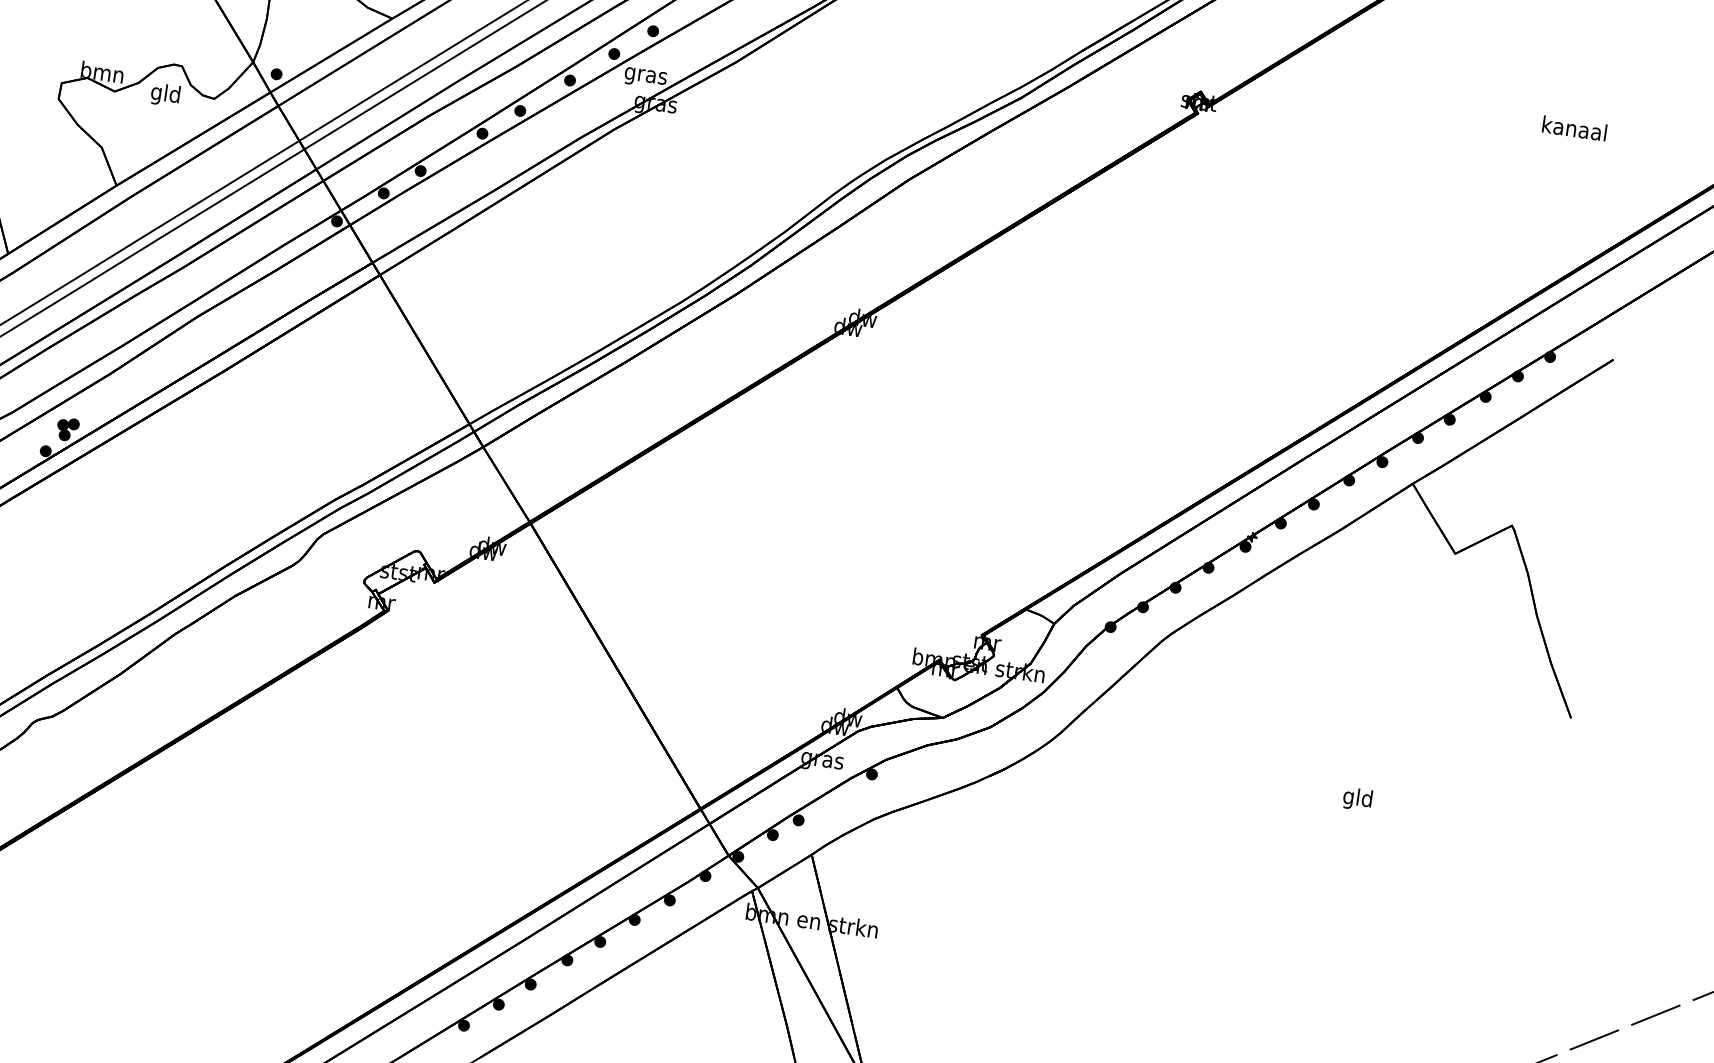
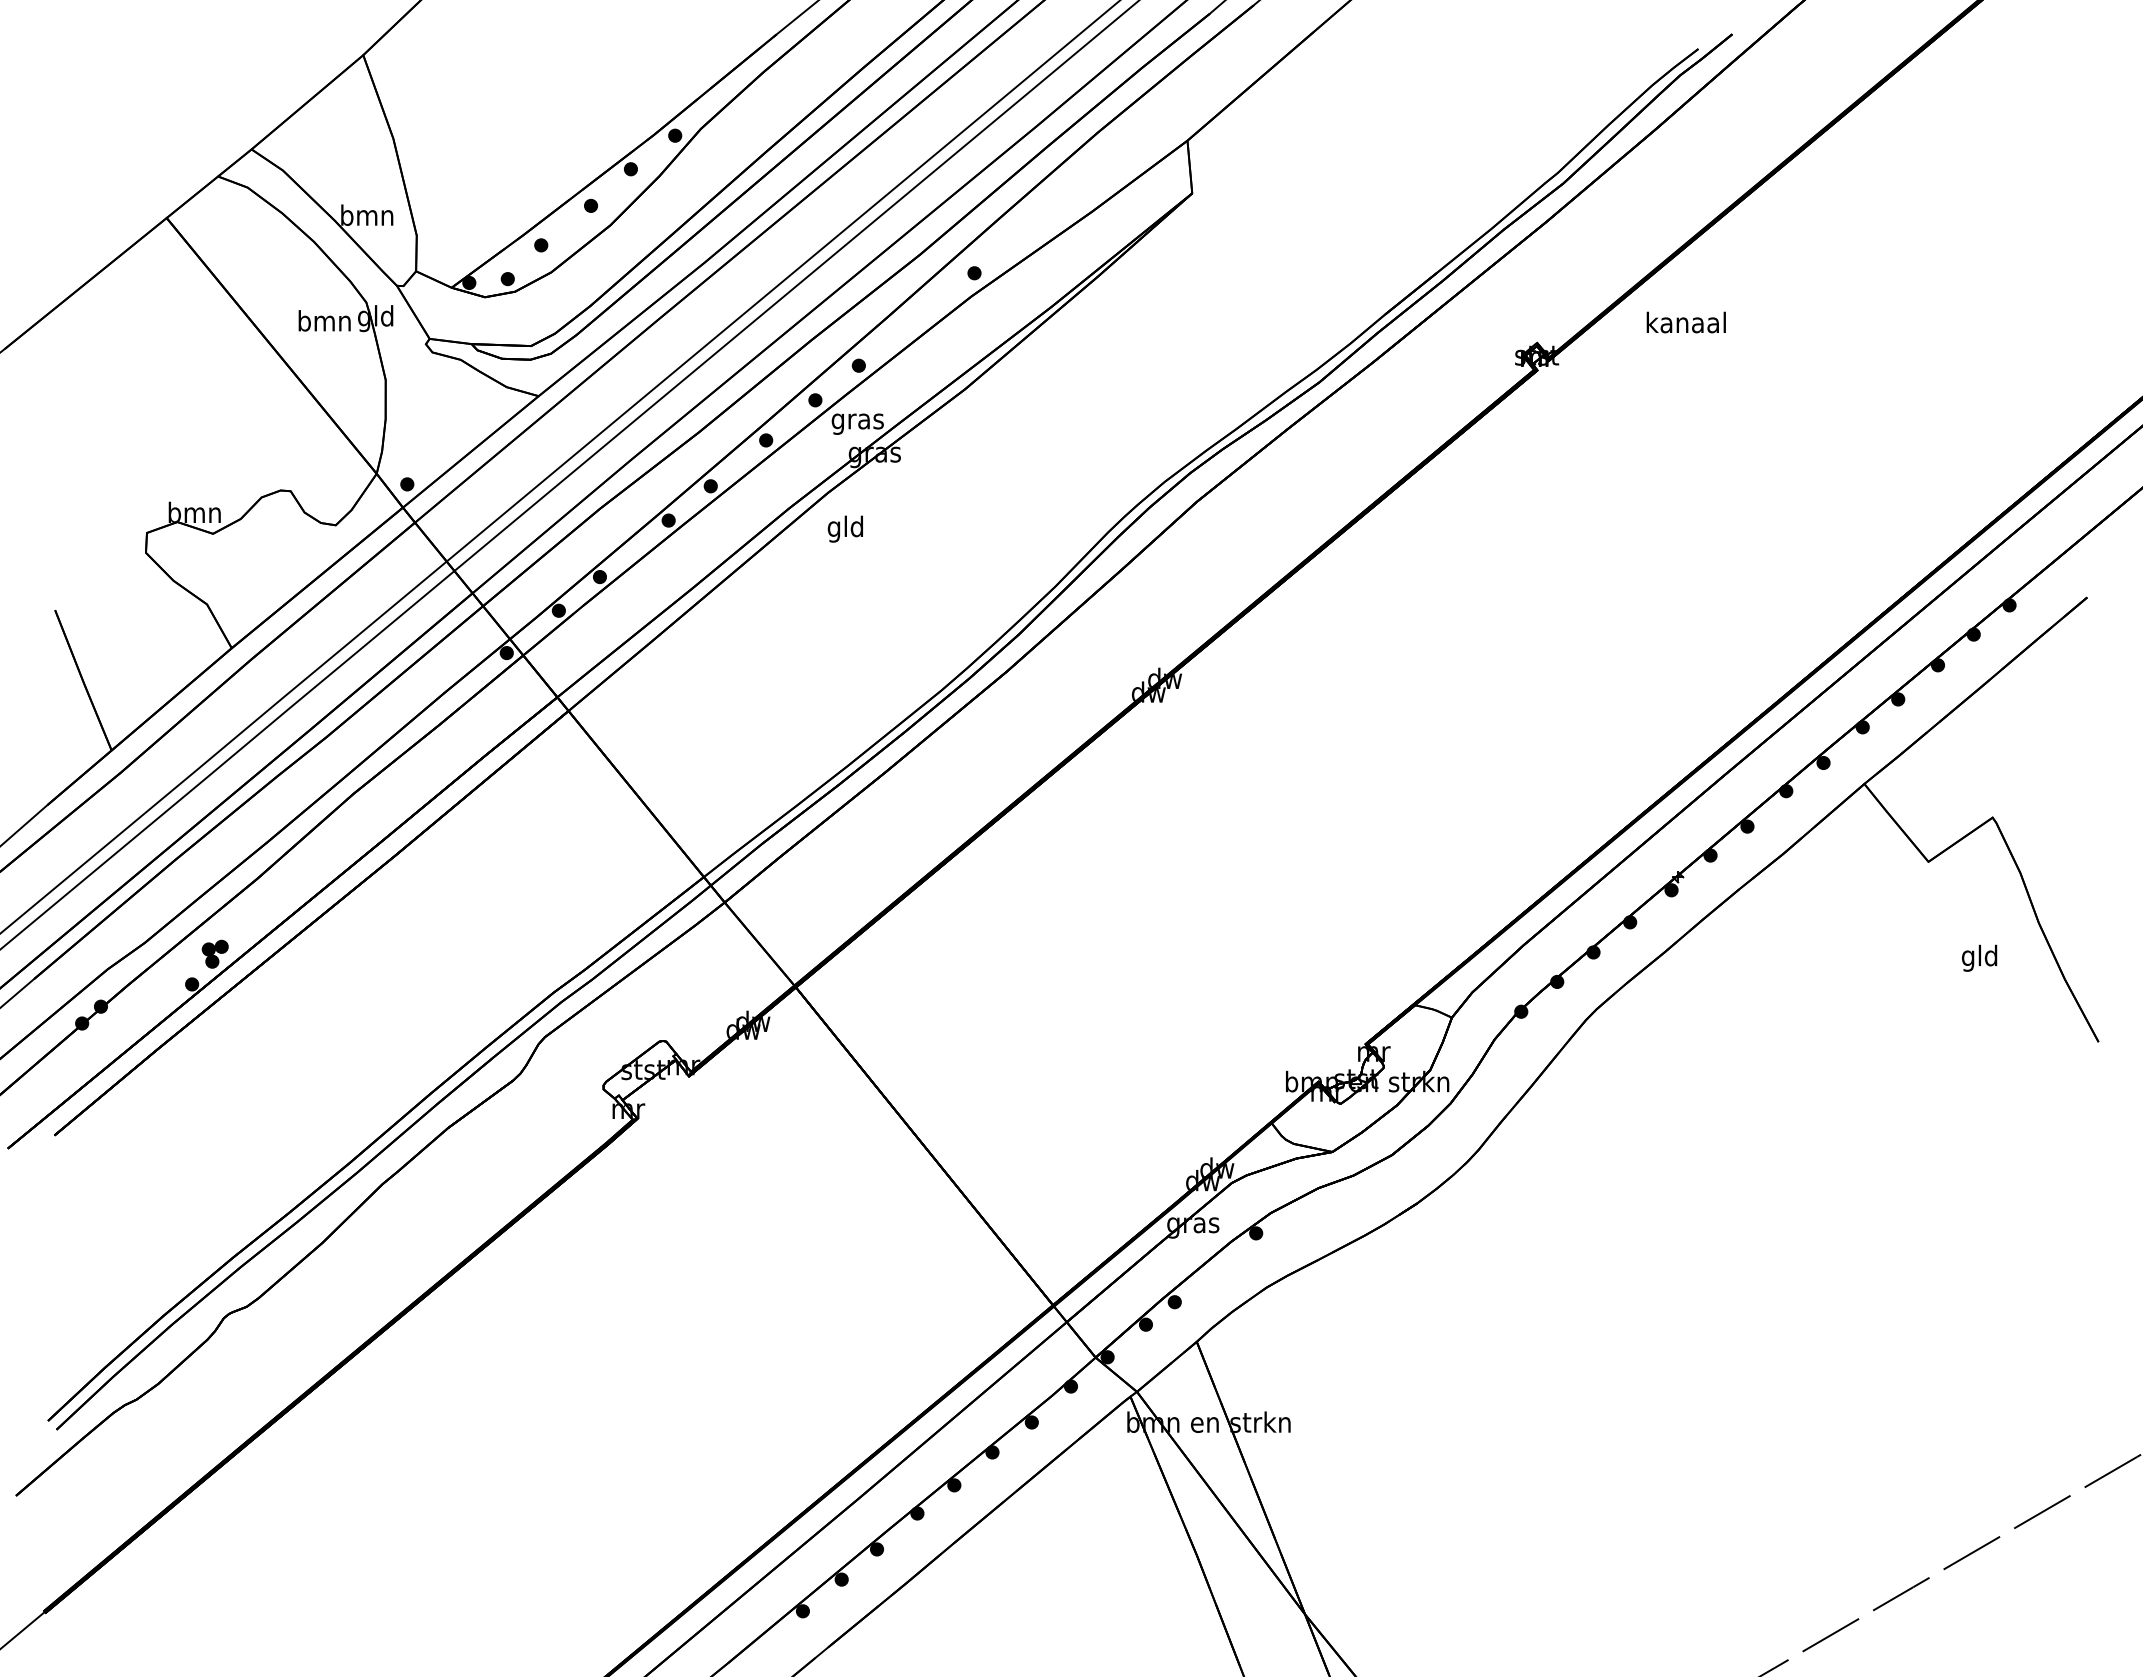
text: (164, 94) -> (844, 528), moved
text: (1574, 128) -> (1685, 322), moved
text: (1357, 798) -> (1979, 957), moved

